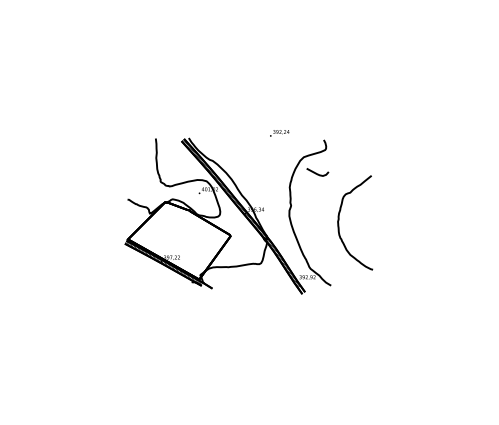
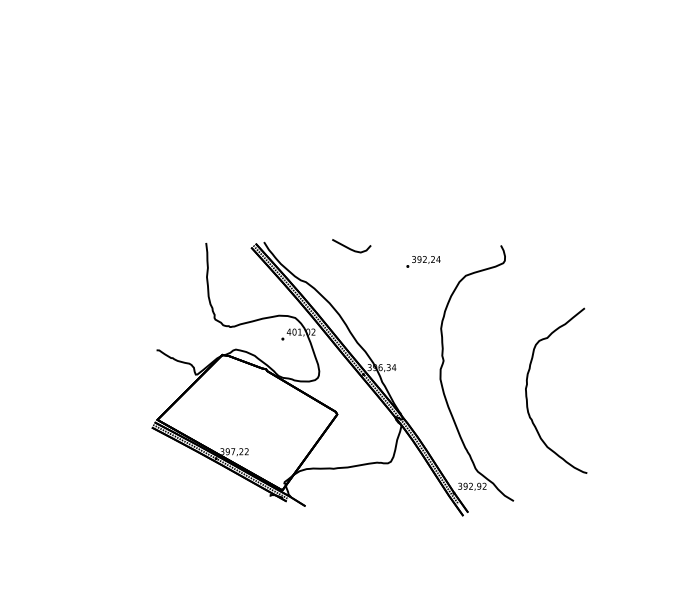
text: (279, 133) -> (423, 262), moved
curve: (316, 172) -> (349, 246), moved

